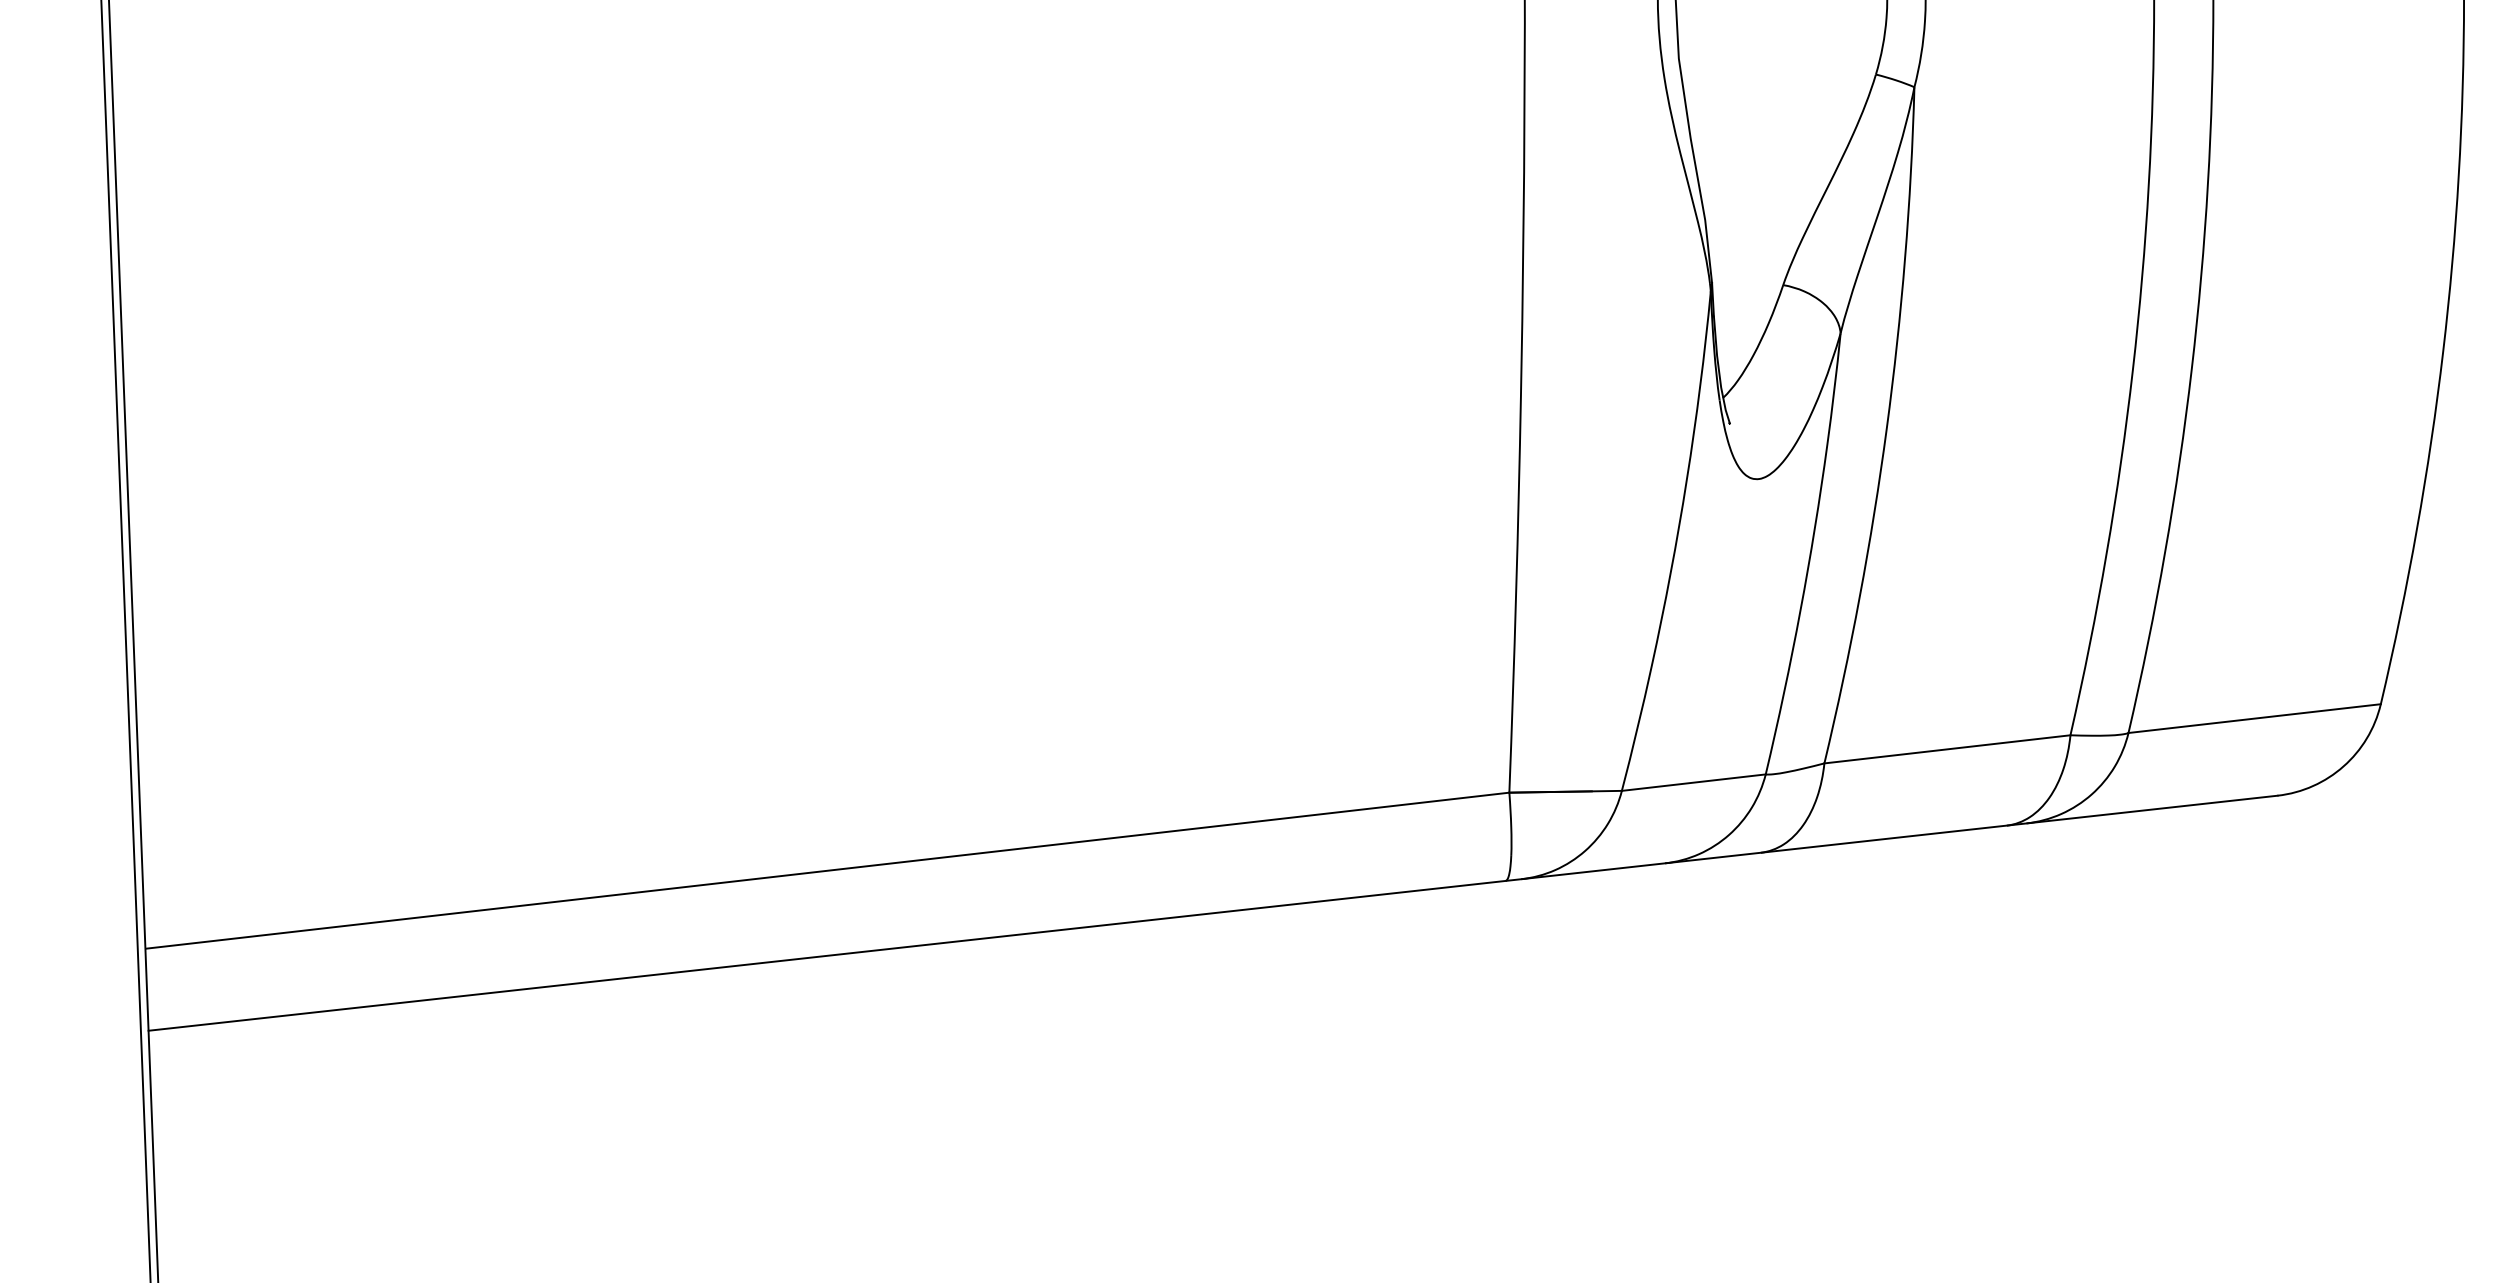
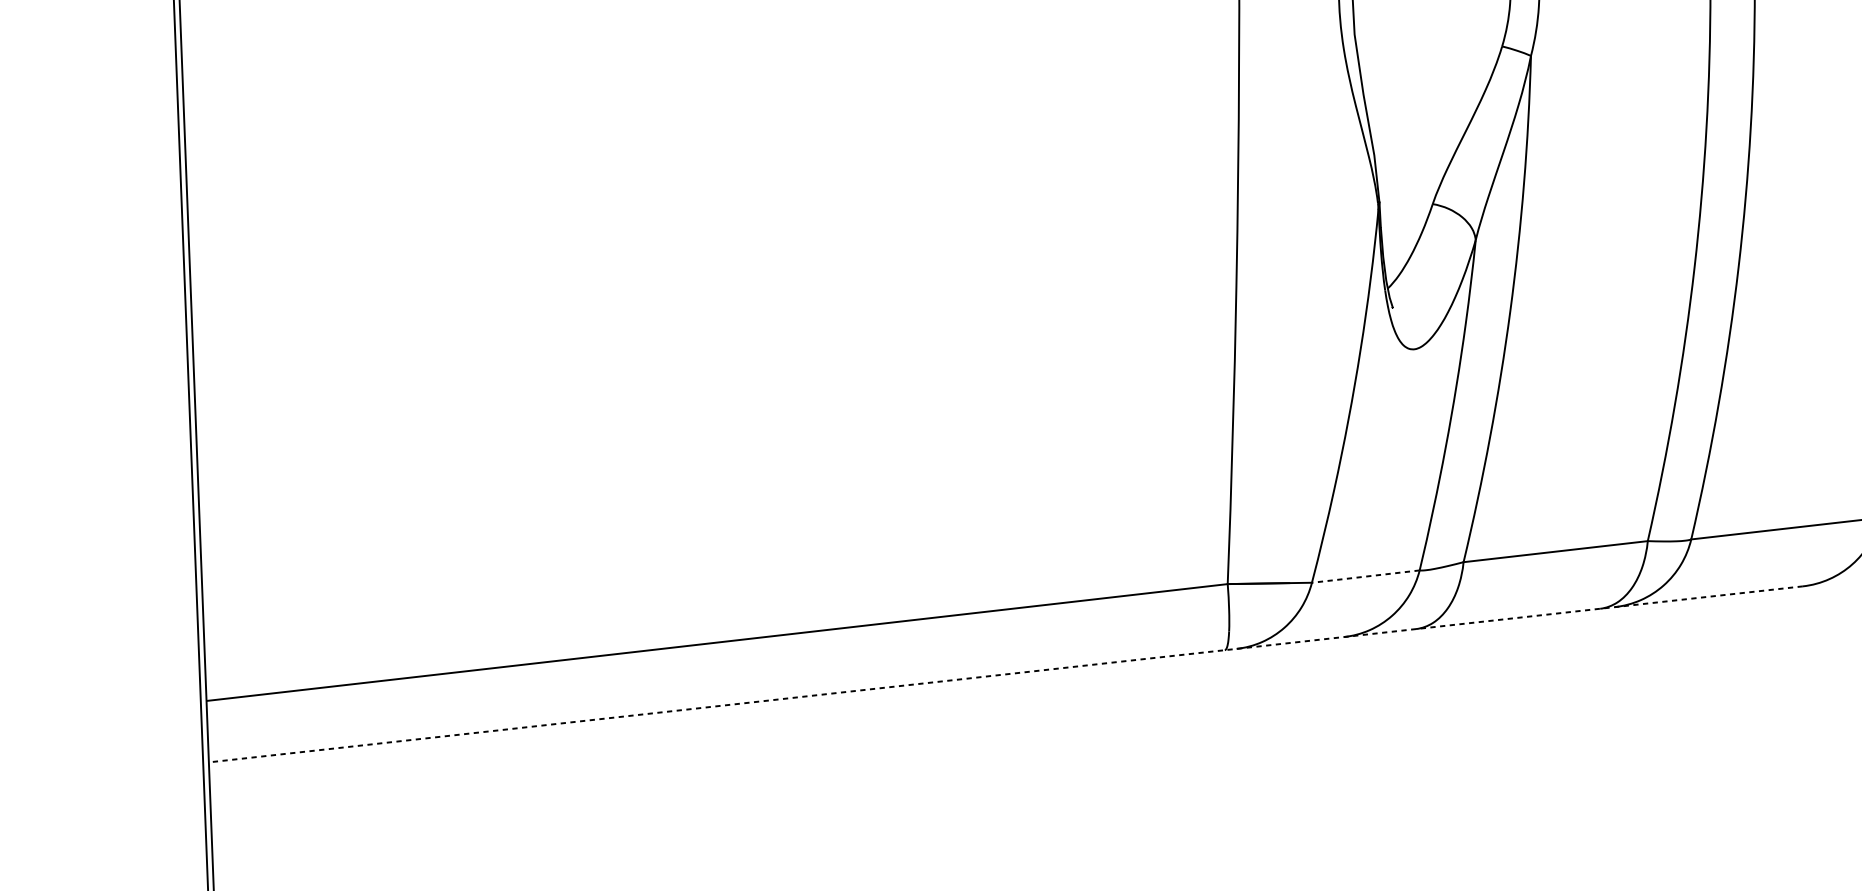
line: (1693, 782) -> (1365, 576), solid -> dashed
line: (1213, 913) -> (1006, 674), solid -> dashed

